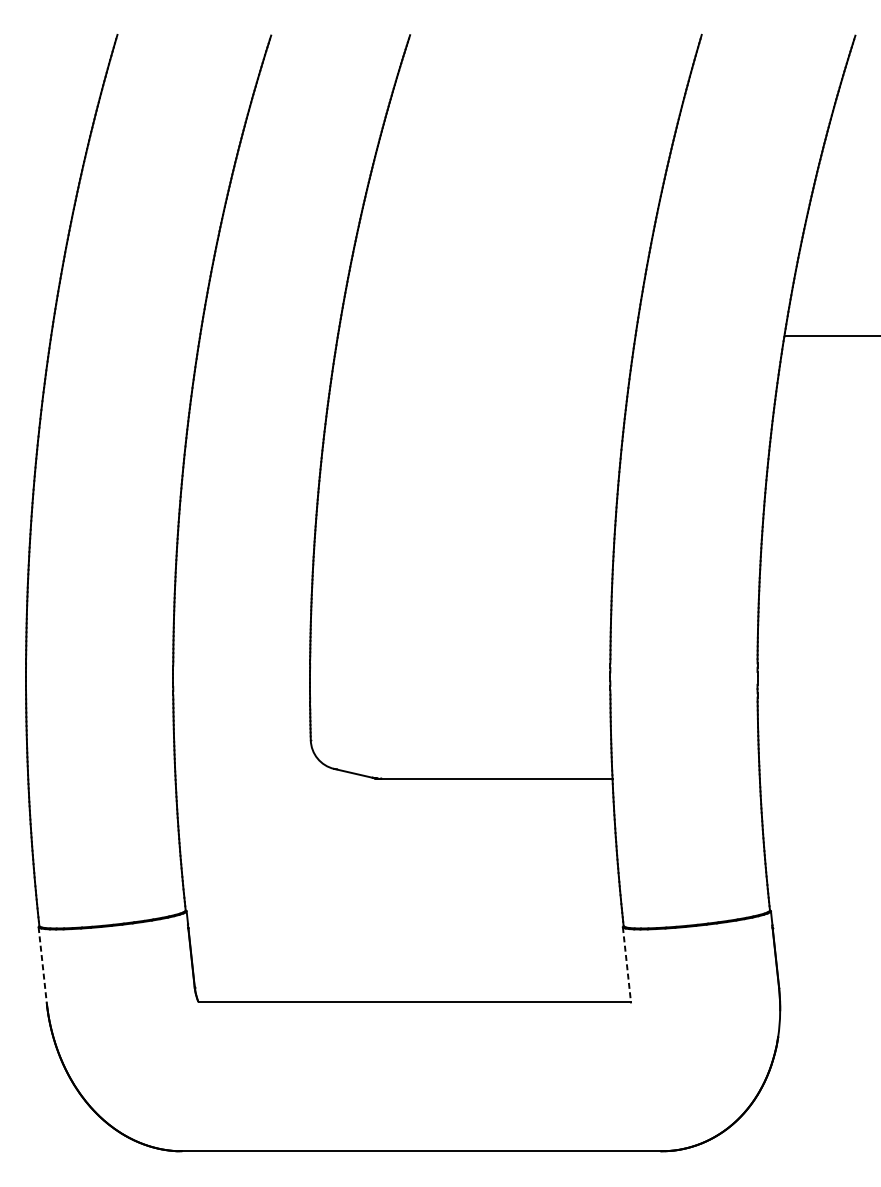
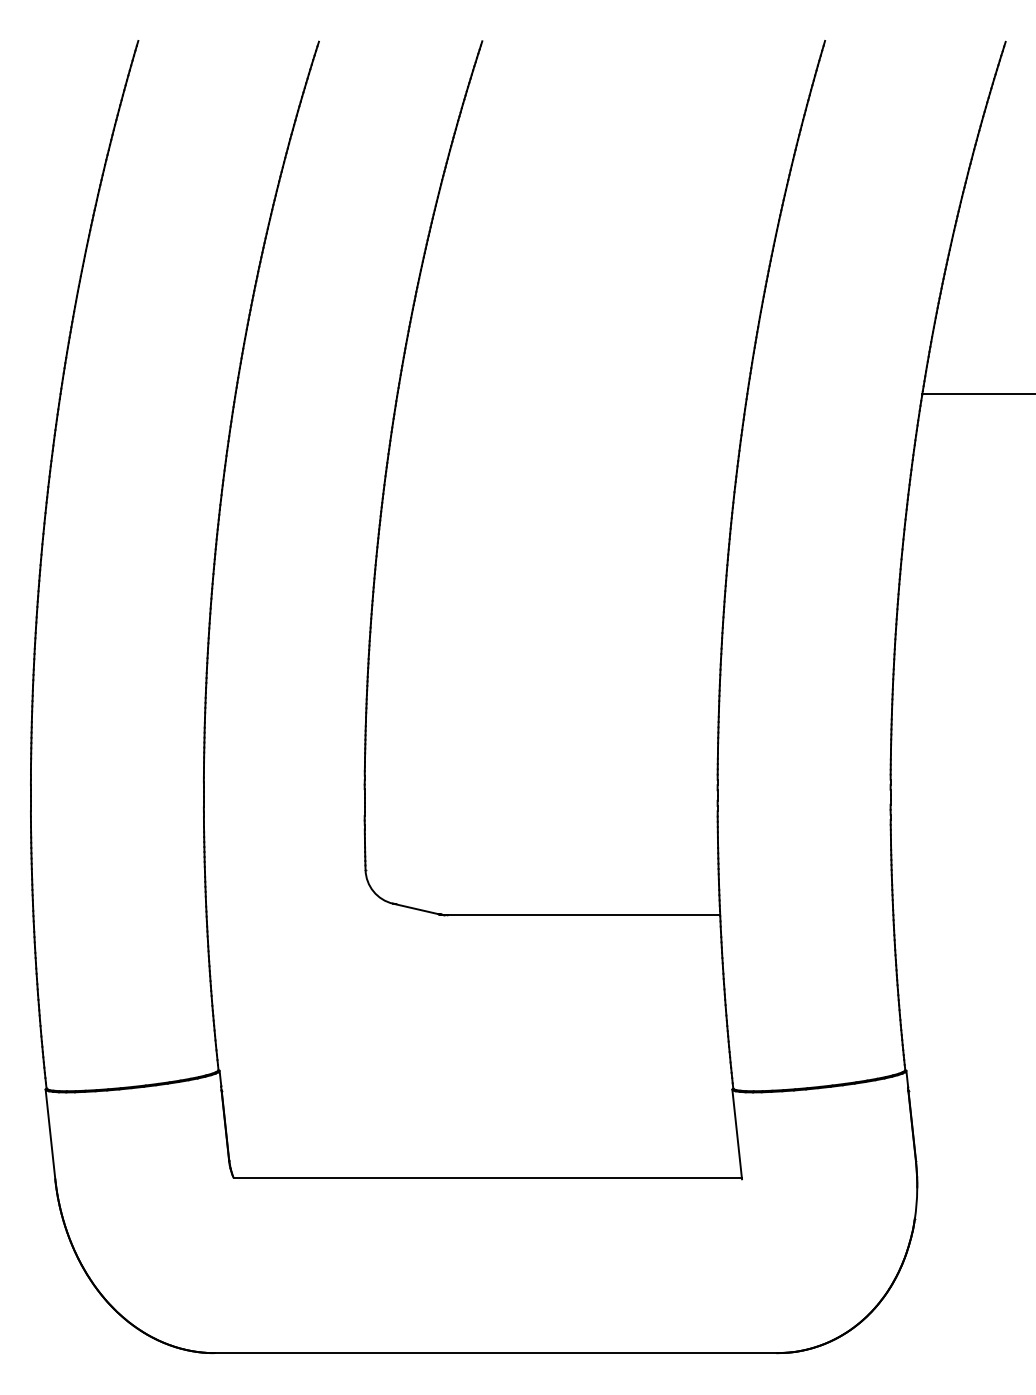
line: (42, 965) -> (50, 1134), dashed -> solid
line: (627, 965) -> (737, 1134), dashed -> solid

